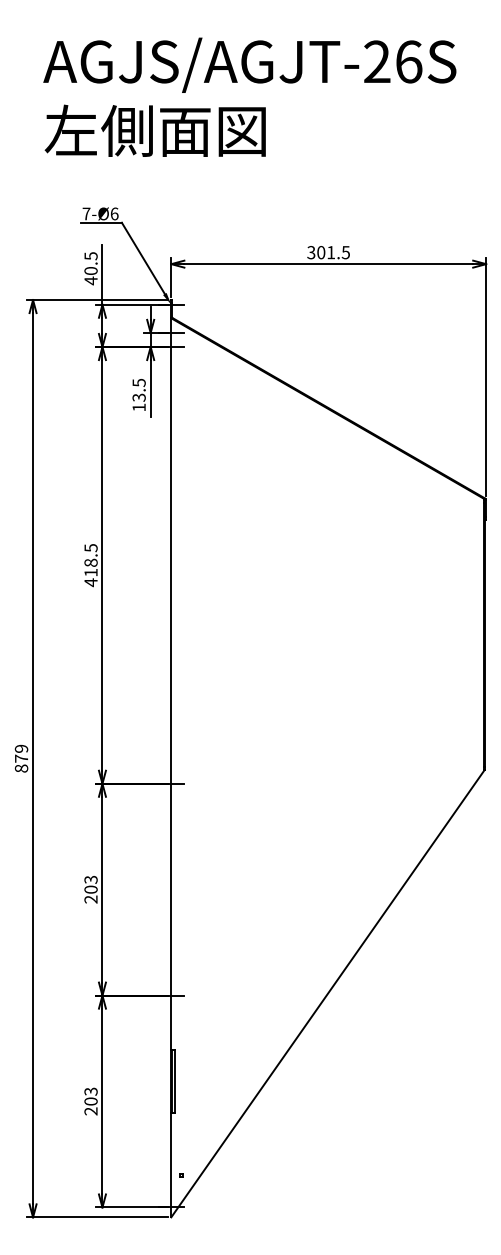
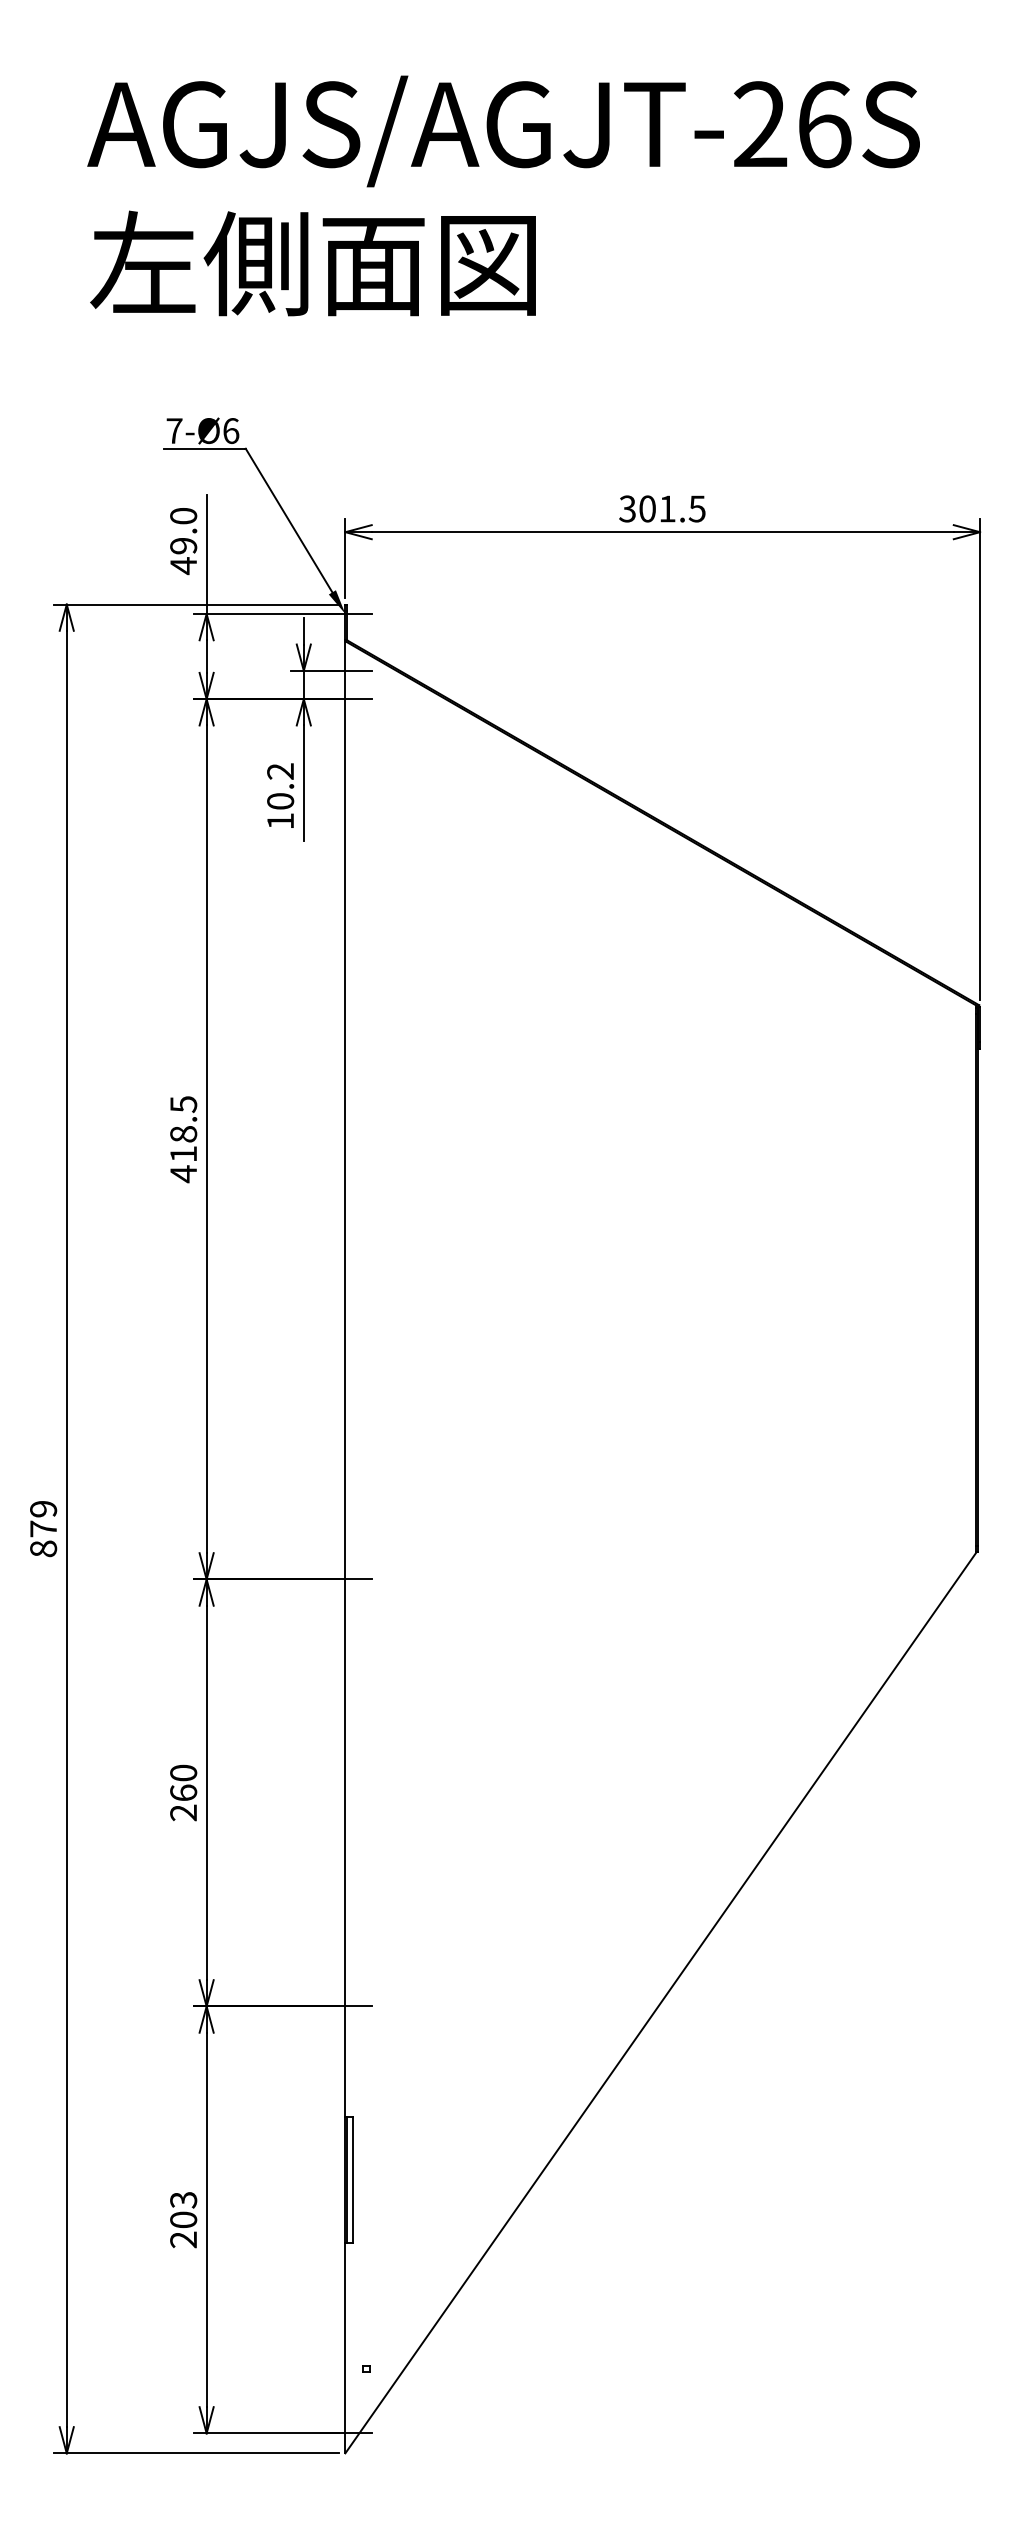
text: (90, 263) -> (182, 530), 40.5 -> 49.0
text: (138, 389) -> (279, 784), 13.5 -> 10.2
text: (90, 884) -> (182, 1782), 203 -> 260

